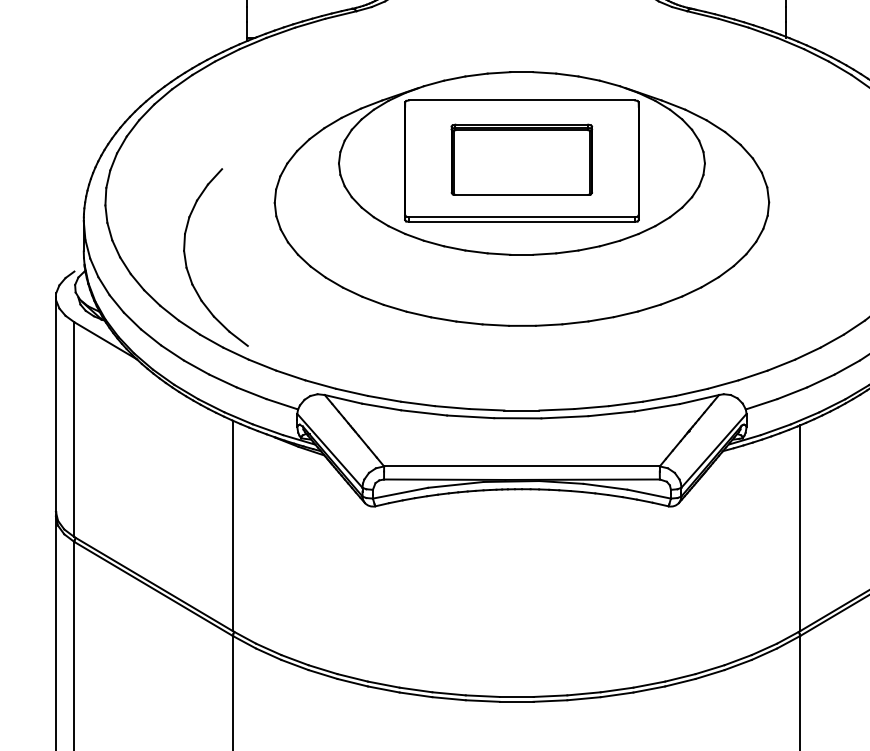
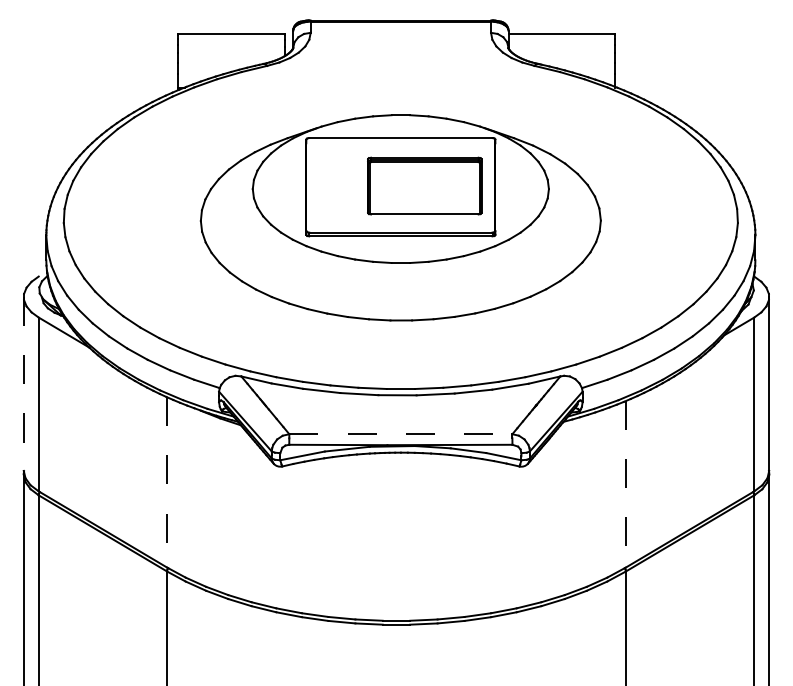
part: (521, 159) -> (424, 185), moved
part: (186, 256) -> (129, 264), removed
line: (55, 403) -> (23, 383), solid -> dashed
line: (521, 466) -> (400, 434), solid -> dashed
line: (233, 526) -> (167, 482), solid -> dashed
line: (799, 528) -> (625, 484), solid -> dashed

